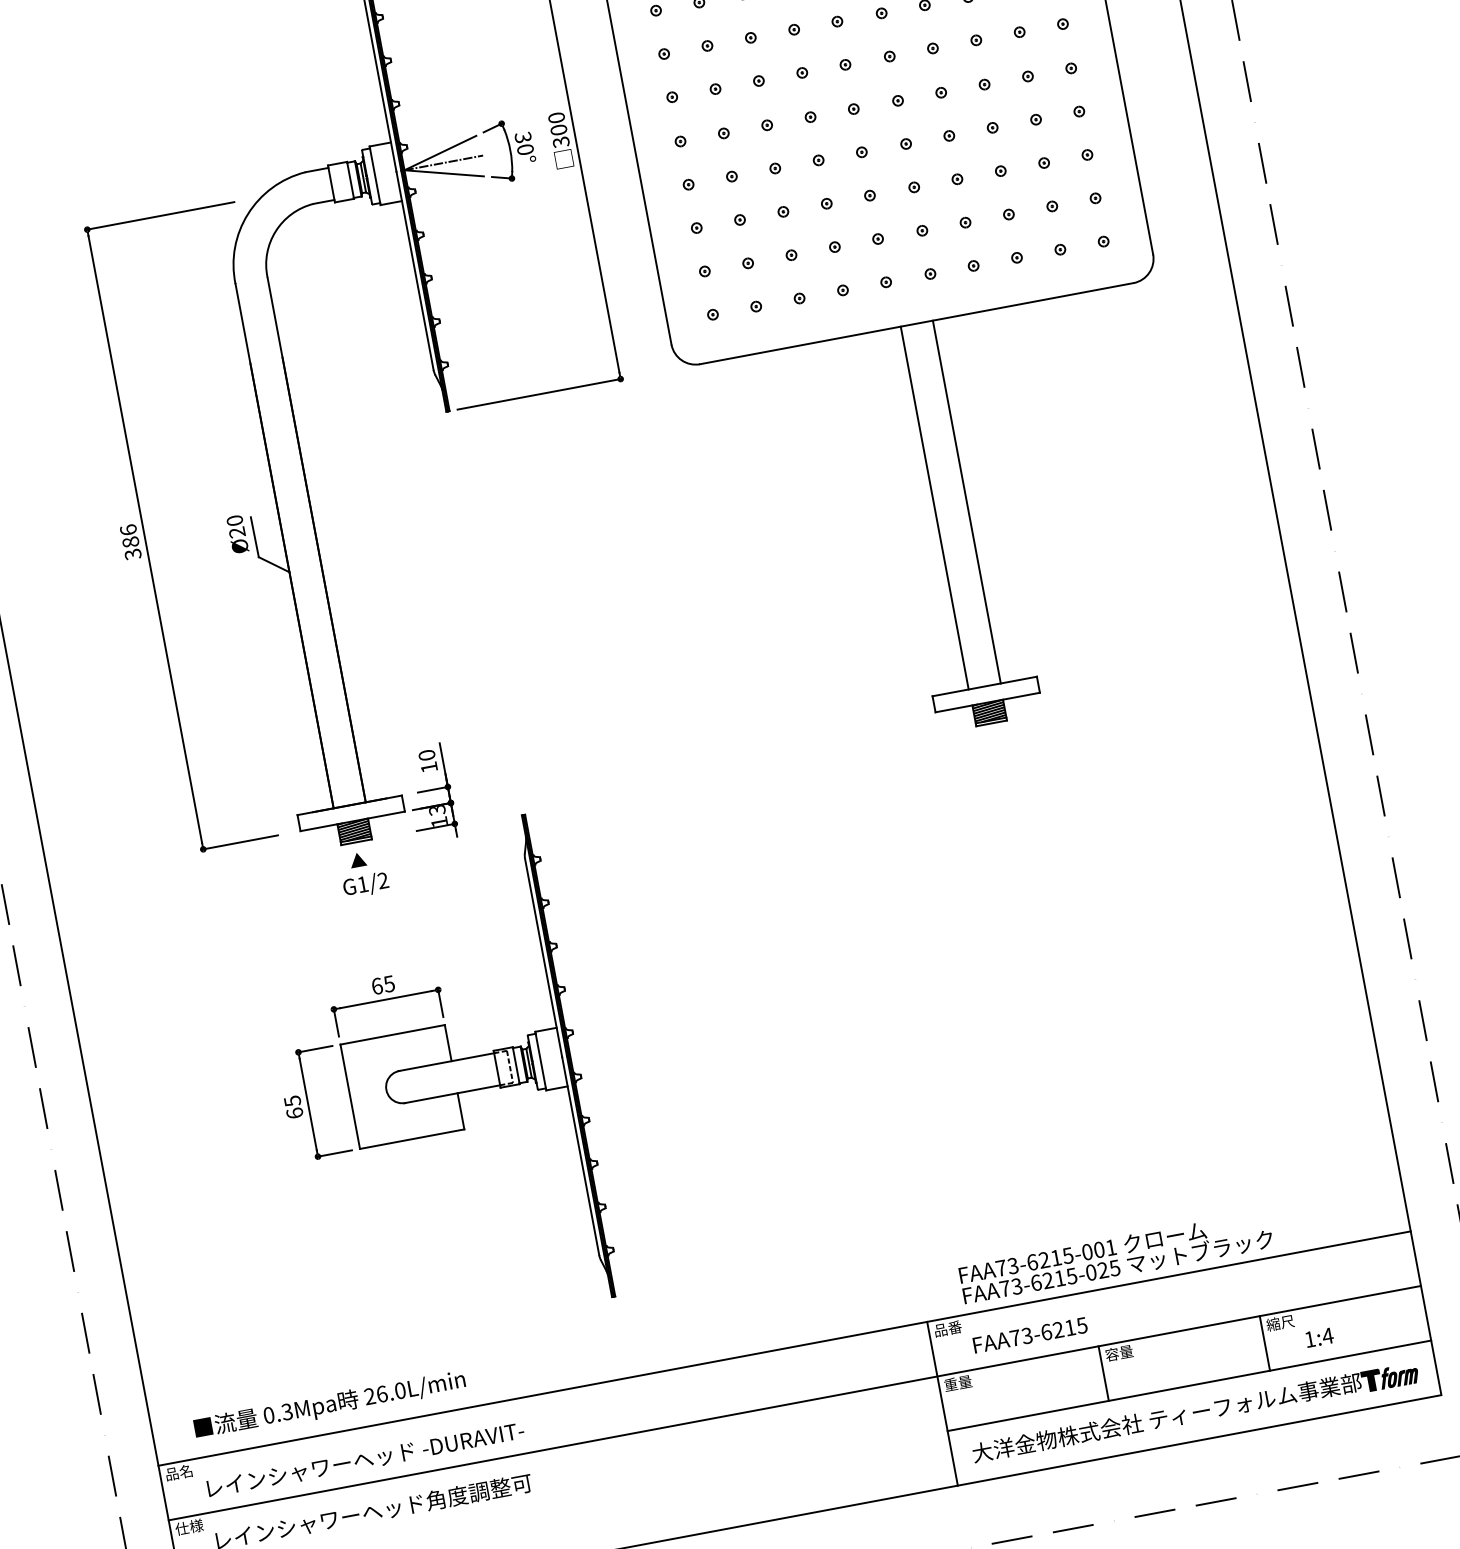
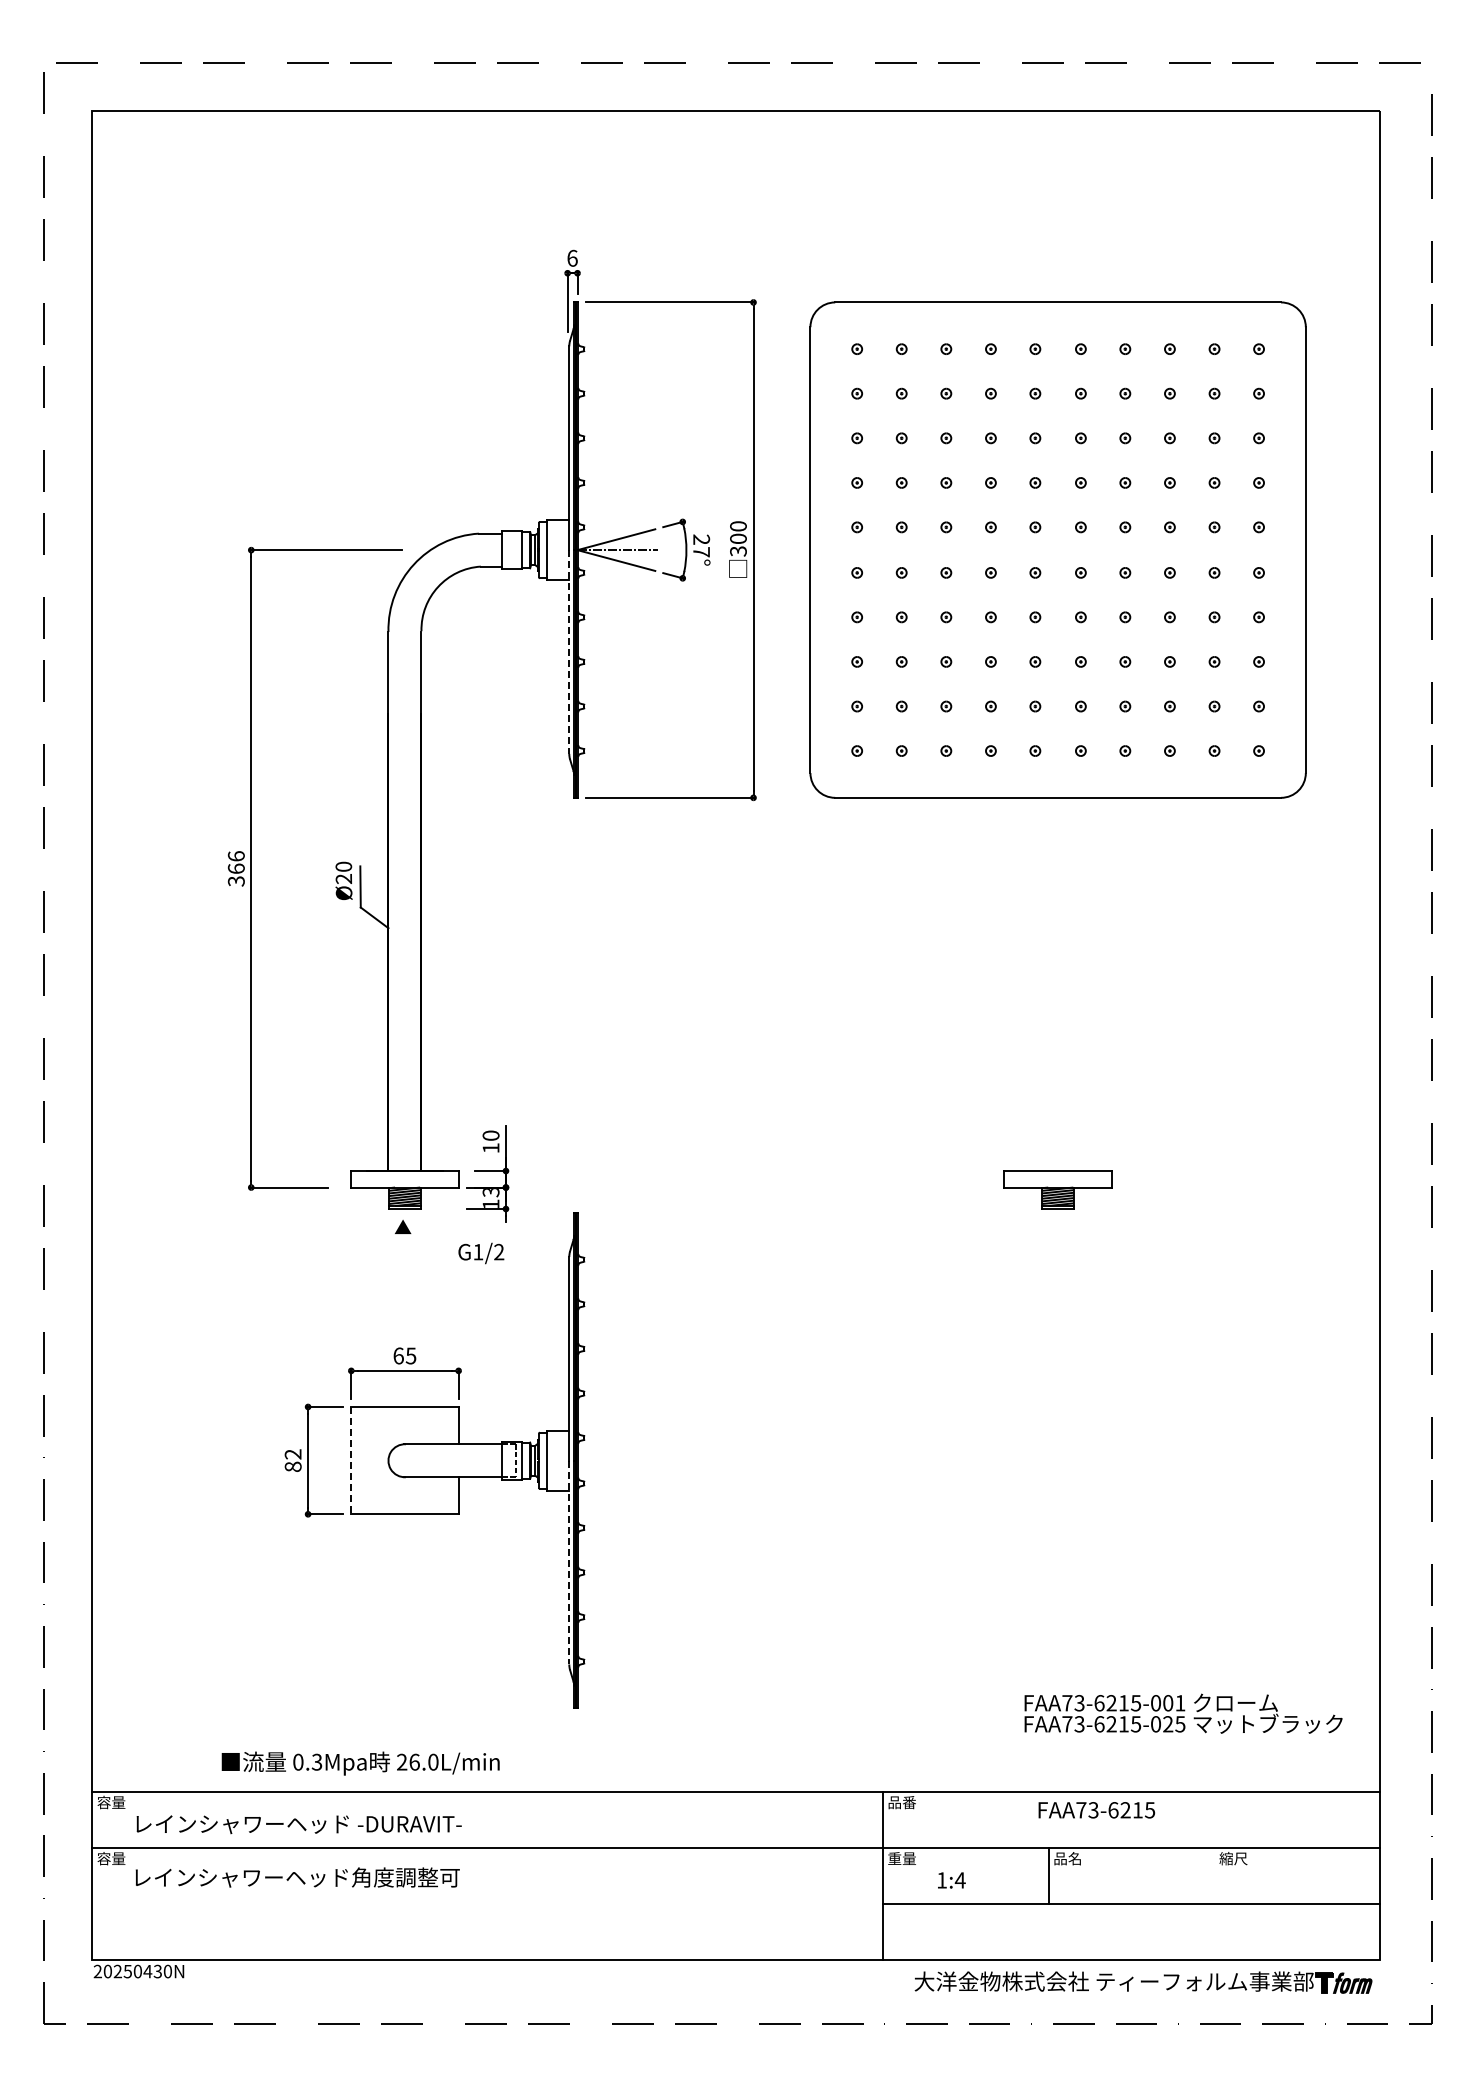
text: (524, 143) -> (701, 545), 30° -> 27°
line: (415, 271) -> (569, 652), solid -> dashed
line: (966, 502) -> (1074, 984), removed
line: (934, 508) -> (1041, 984), removed
text: (129, 542) -> (235, 868), 386 -> 366
text: (366, 885) -> (481, 1253), moved
line: (350, 1096) -> (351, 1460), solid -> dashed
text: (293, 1107) -> (292, 1460), 65 -> 82
line: (580, 1155) -> (569, 1562), solid -> dashed
text: (1116, 1257) -> (1183, 1713), moved
text: (1030, 1335) -> (1096, 1810), moved
text: (1319, 1337) -> (951, 1880), moved
line: (1264, 1342) -> (1214, 1875), removed
text: (1118, 1353) -> (1067, 1858), 容量 -> 品名
text: (329, 1405) -> (360, 1763), moved
part: (1195, 1413) -> (1143, 1982), moved
text: (179, 1472) -> (111, 1802), 品名 -> 容量
text: (189, 1527) -> (111, 1858), 仕様 -> 容量

